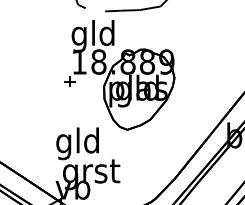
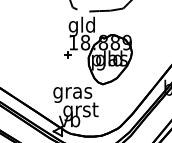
text: (77, 143) -> (72, 92), gld -> gras

